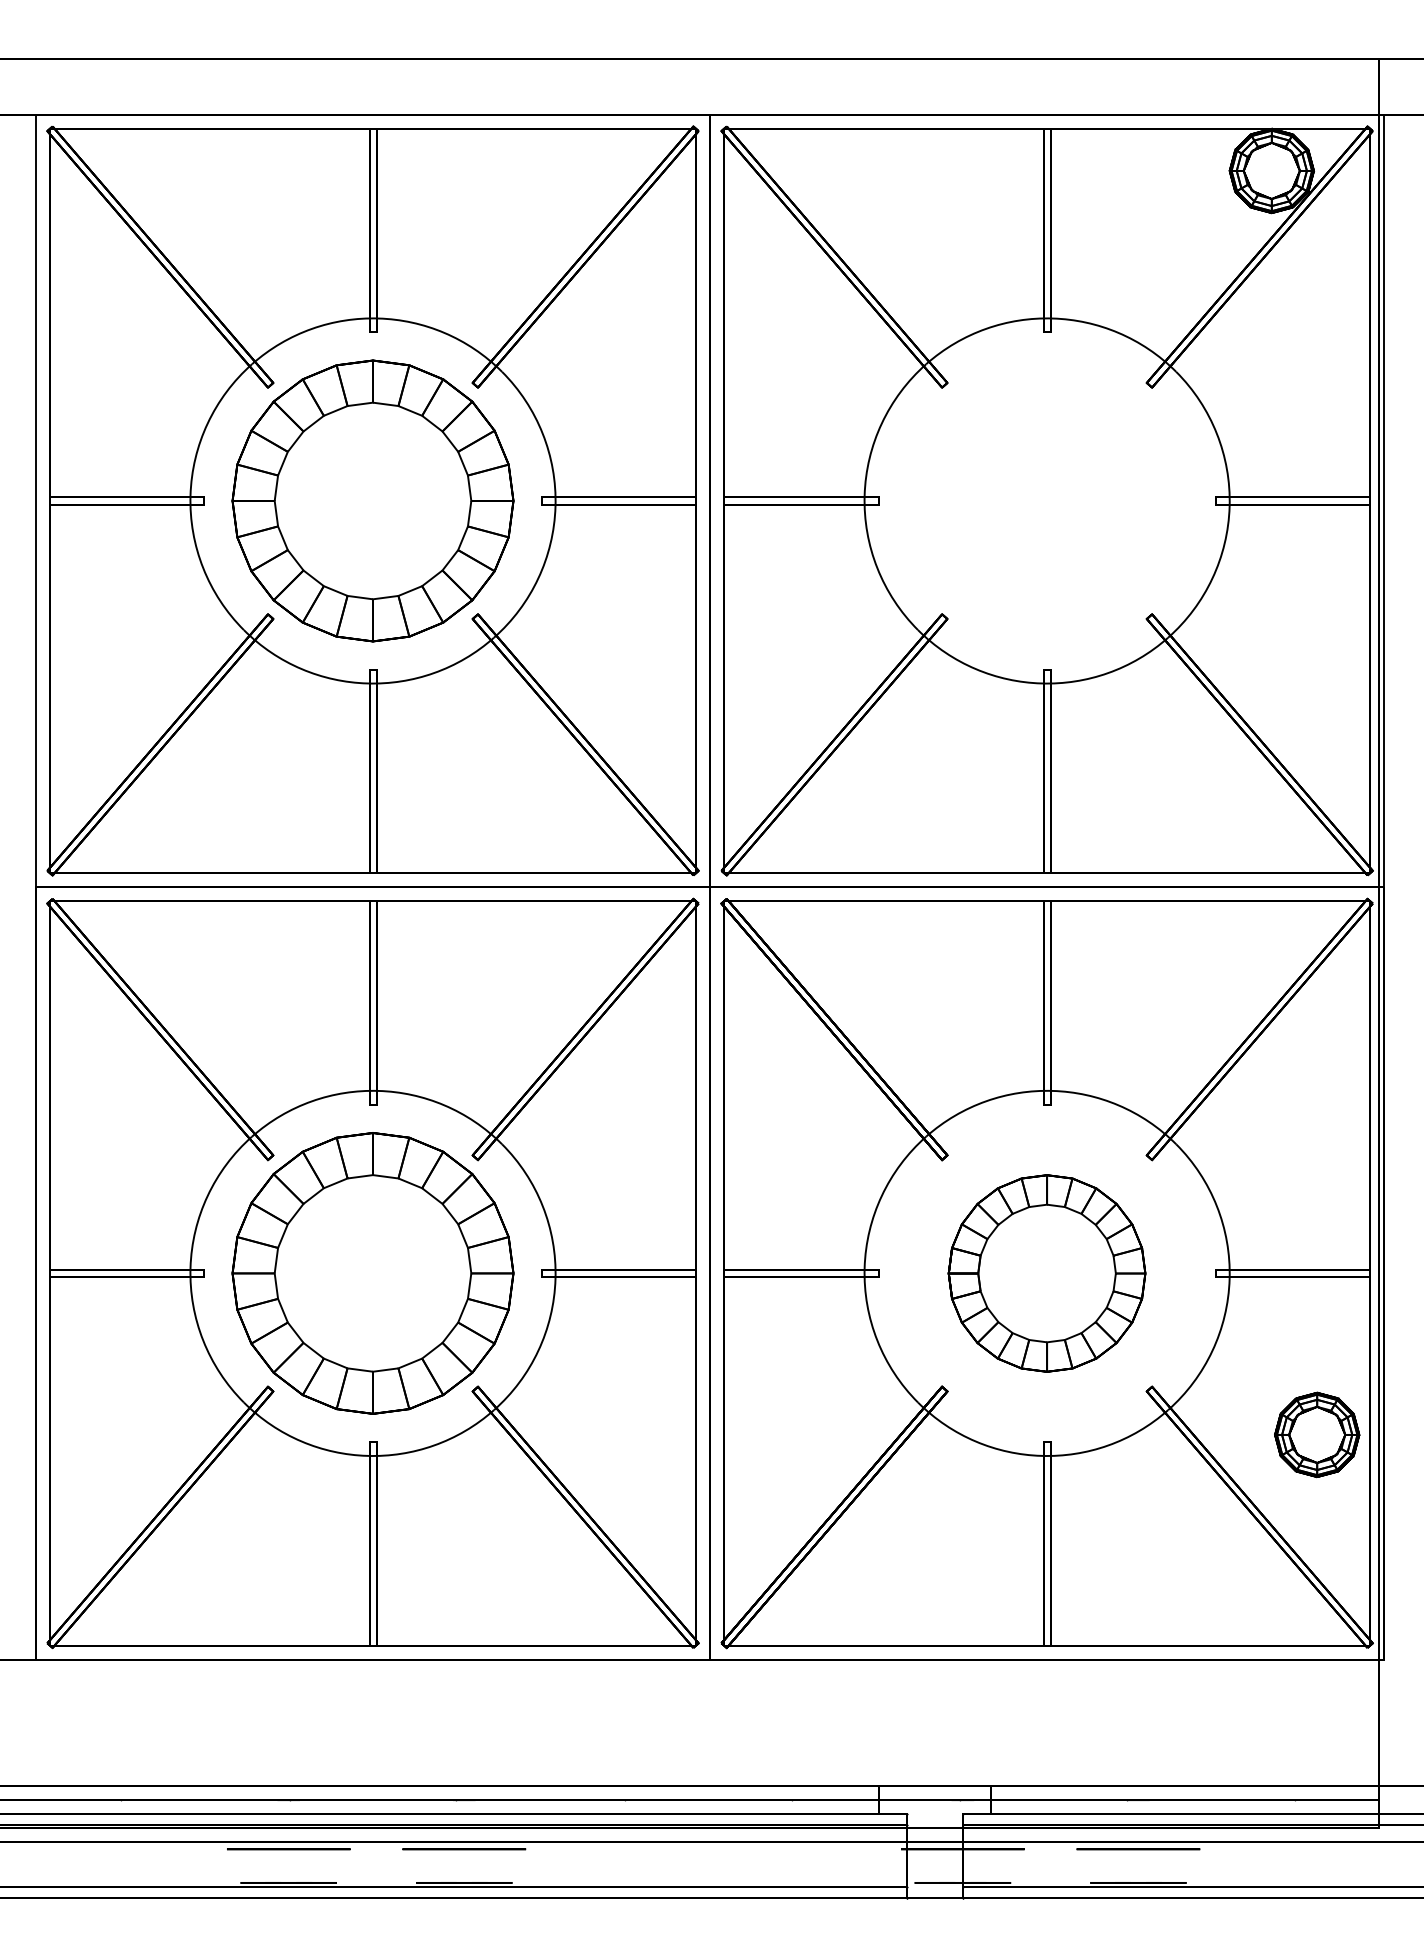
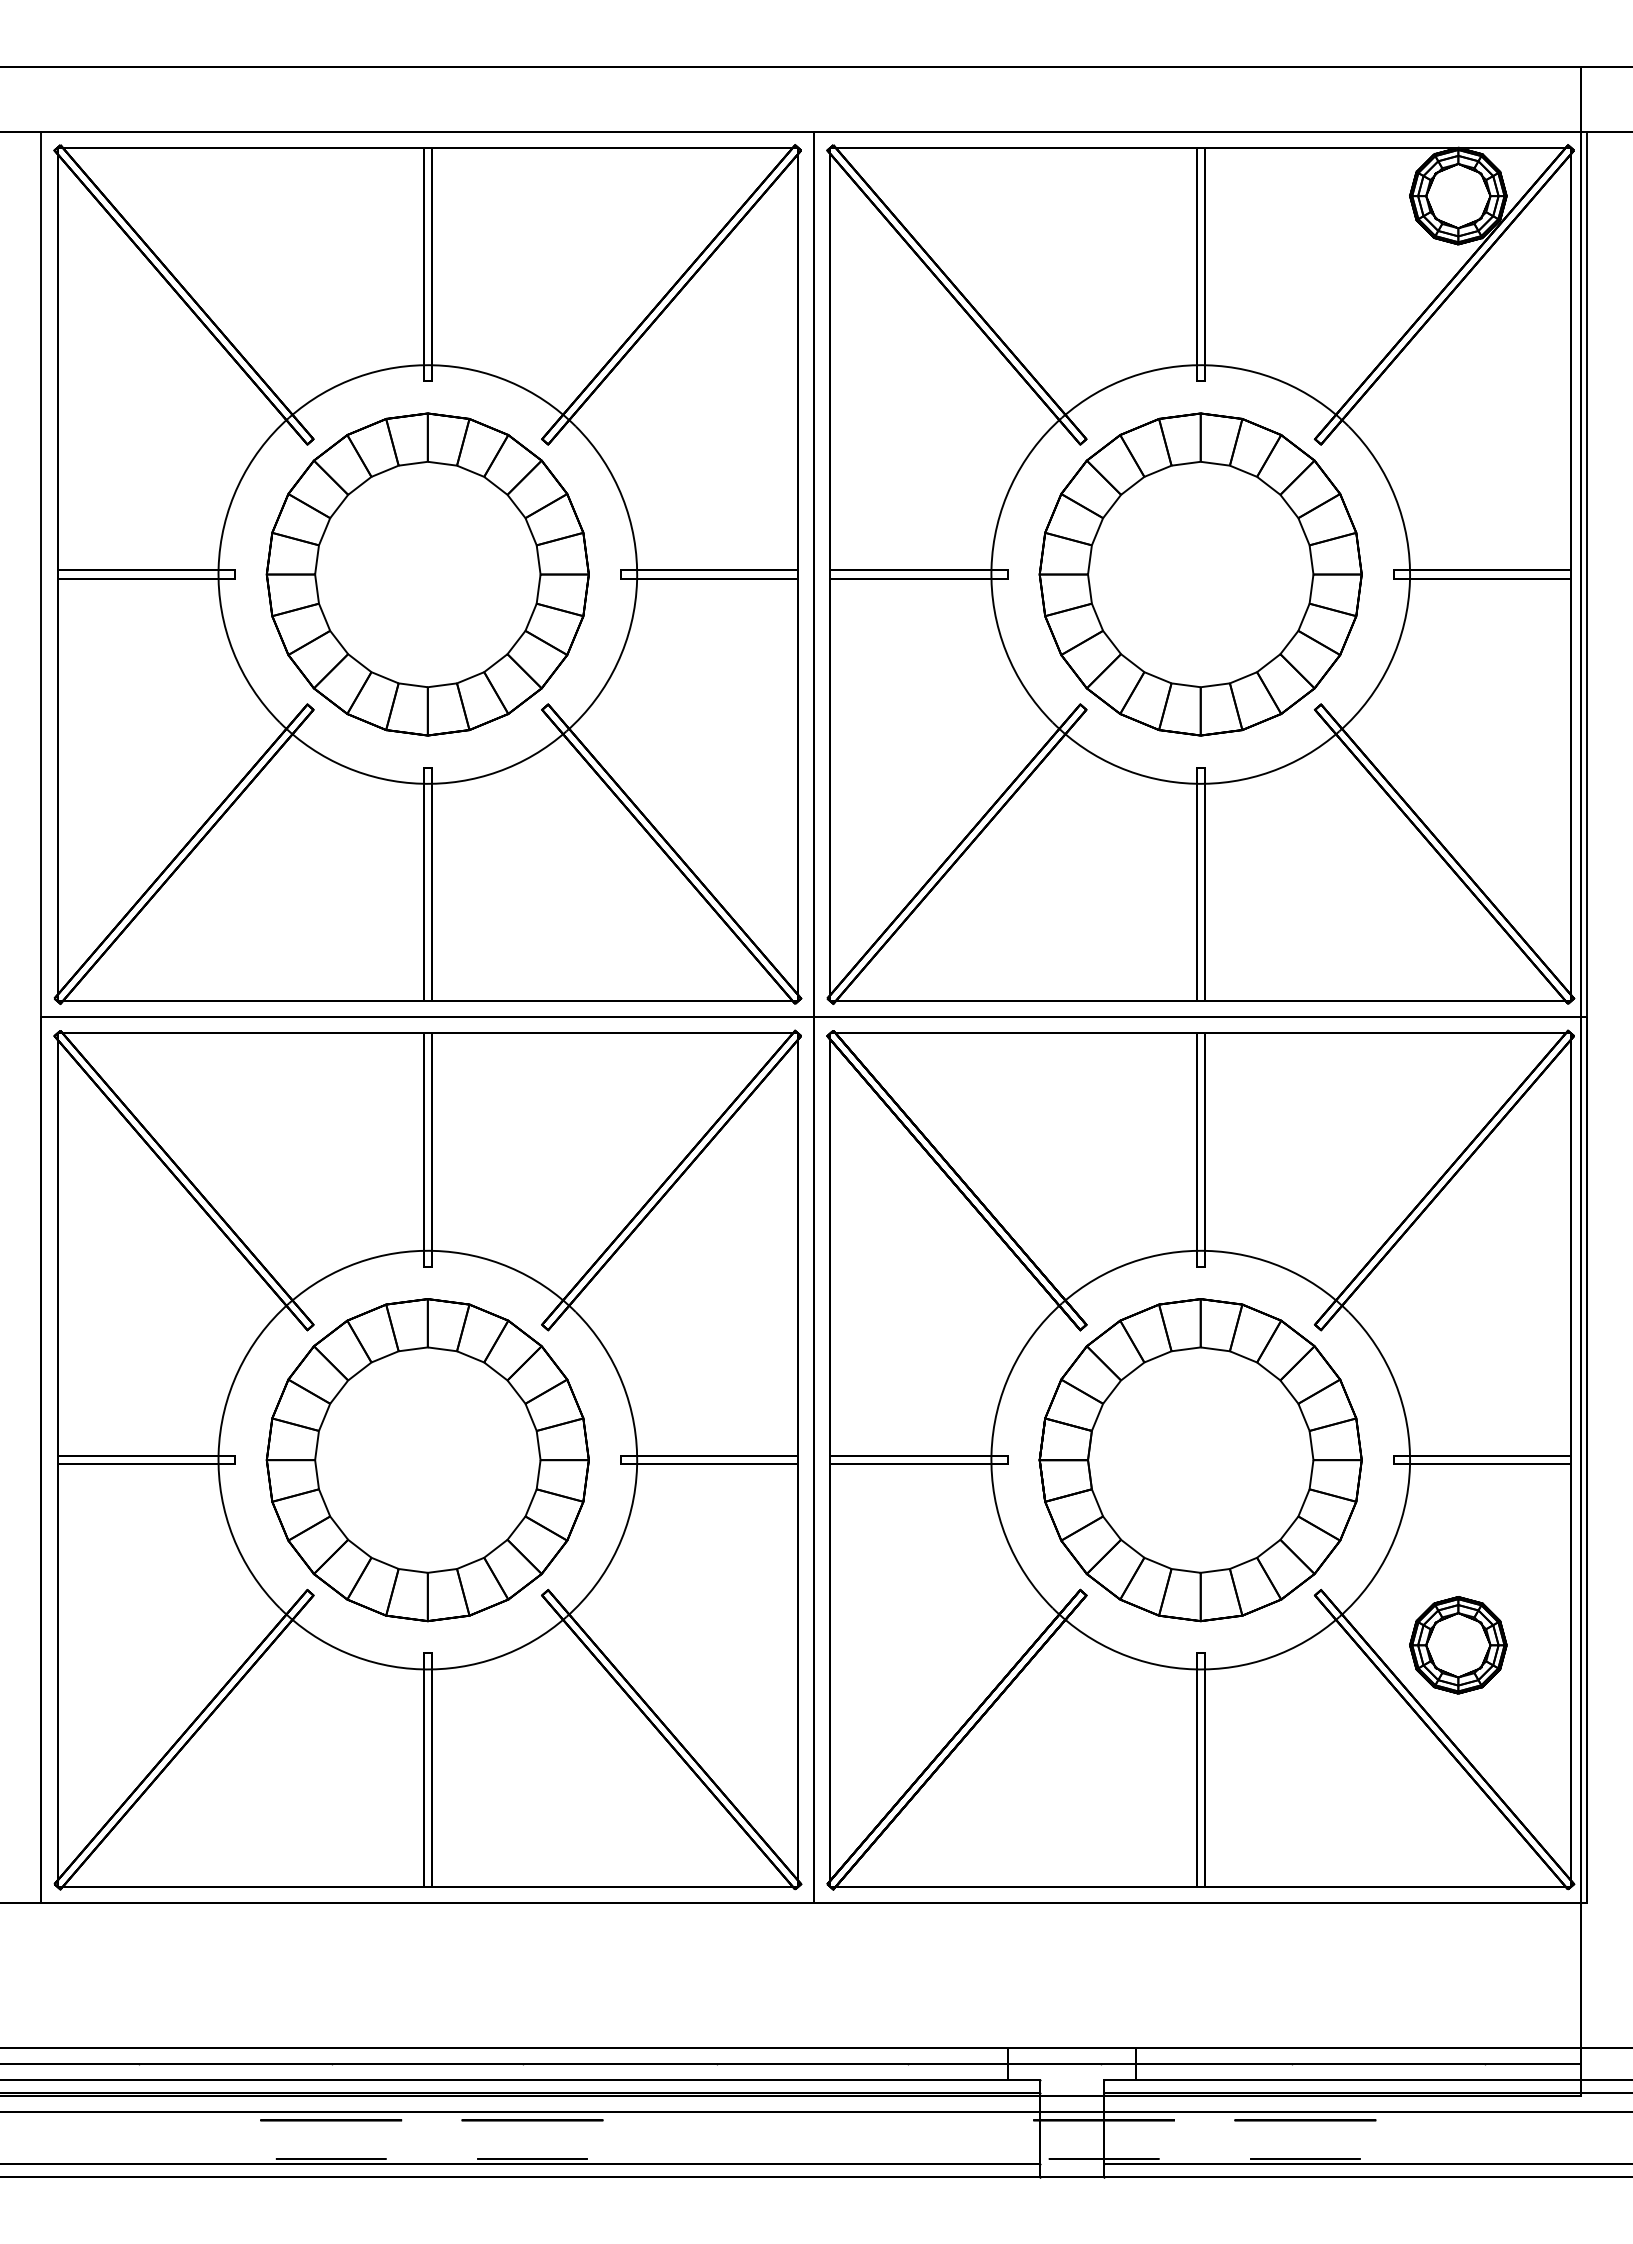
part: (1046, 500) -> (1200, 574), added
part: (1046, 1273) -> (1200, 1460), size x1.43
part: (1317, 1435) -> (1458, 1645), moved

